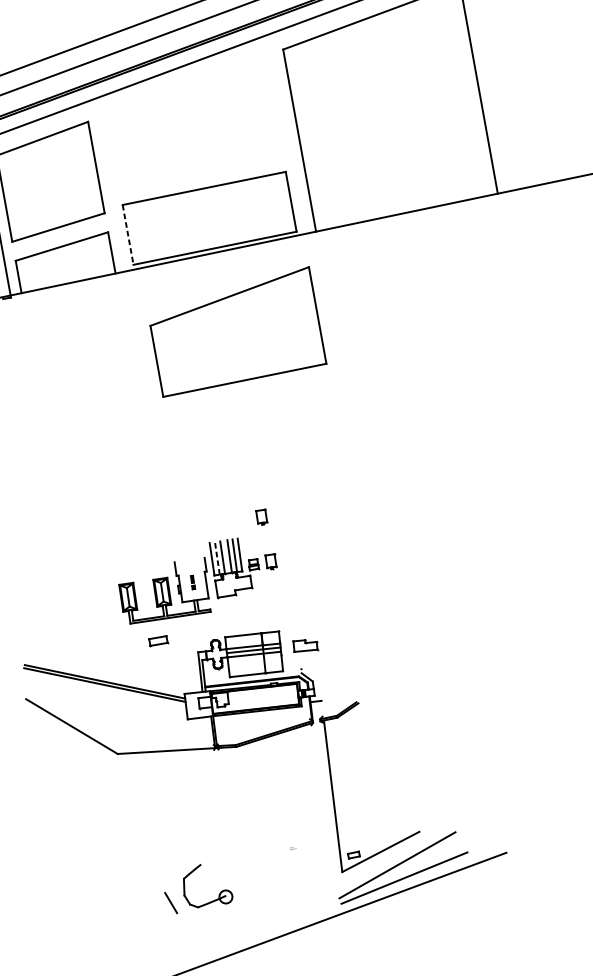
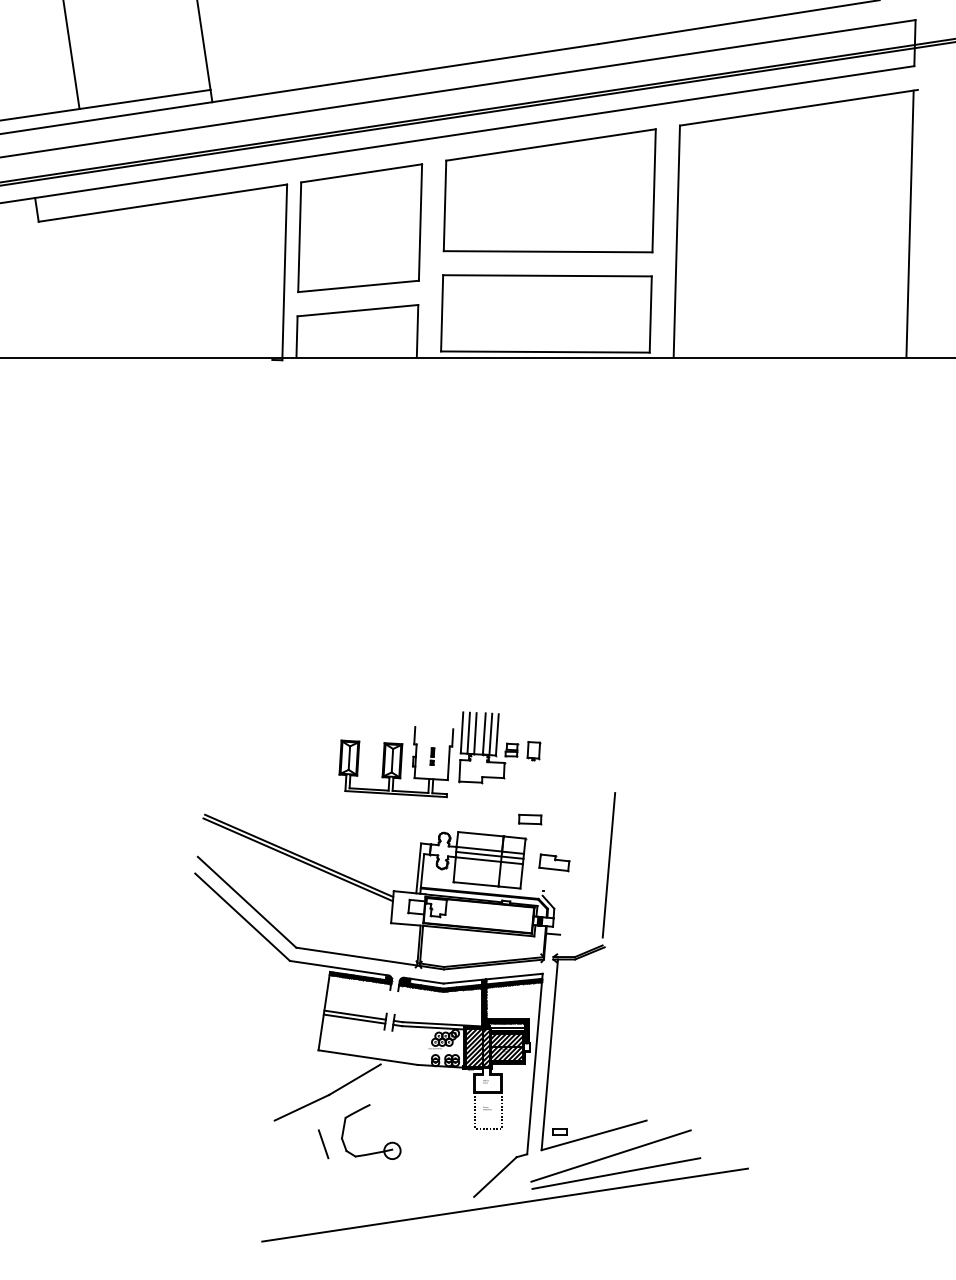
line: (128, 234) -> (442, 313), dashed -> solid
part: (235, 332) -> (549, 190), moved
part: (261, 517) -> (533, 694), removed
line: (217, 558) -> (468, 733), dashed -> solid
line: (348, 638) -> (608, 865), added
part: (158, 640) -> (530, 819), moved
part: (186, 800) -> (368, 1022), added

